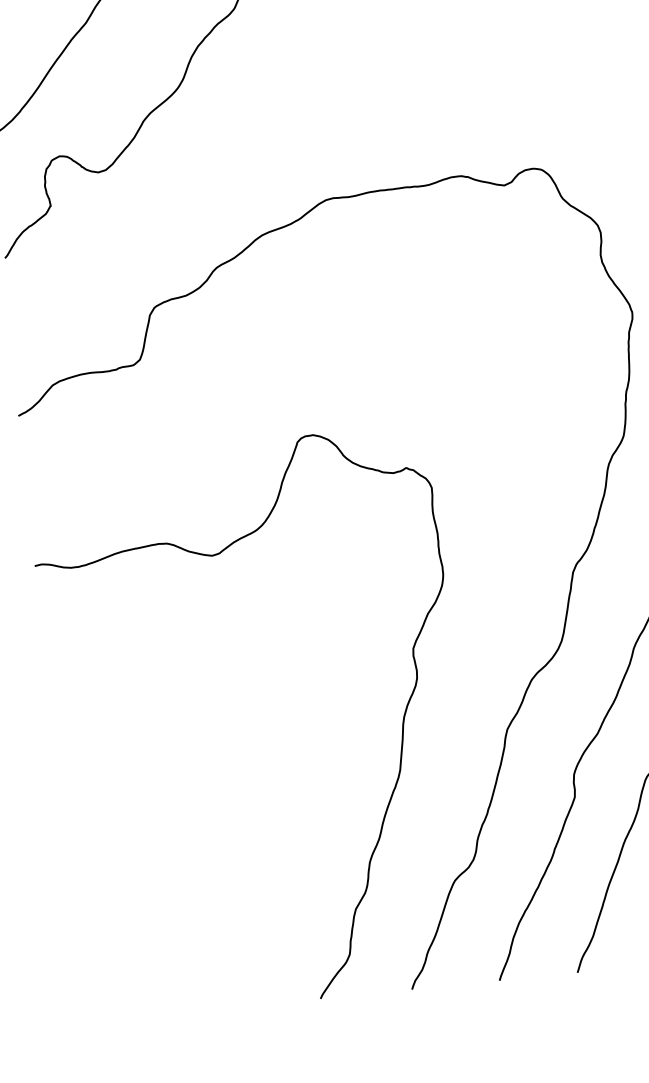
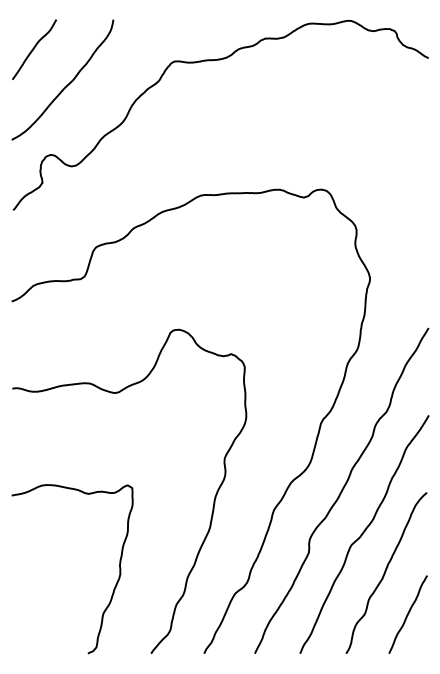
curve: (244, 892) -> (113, 588), added

